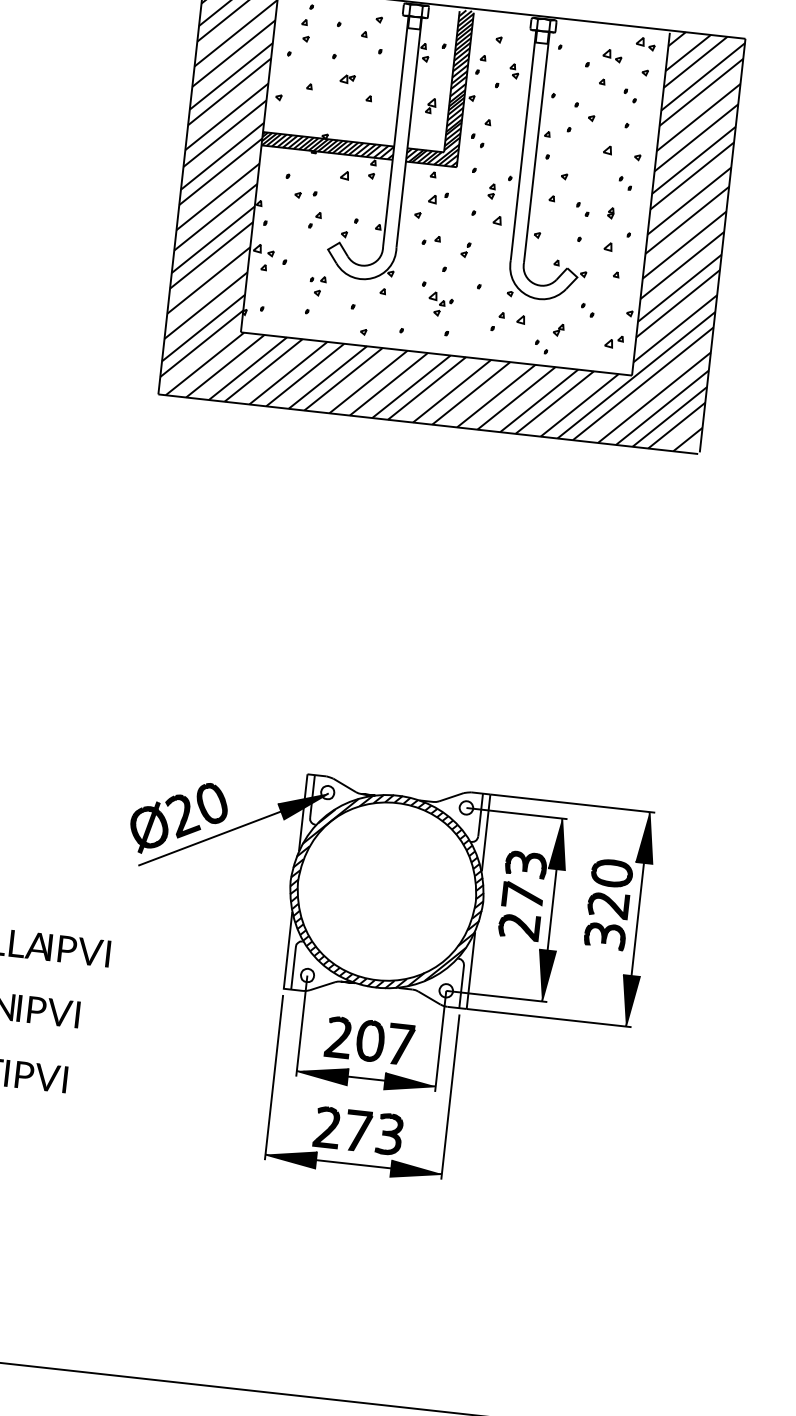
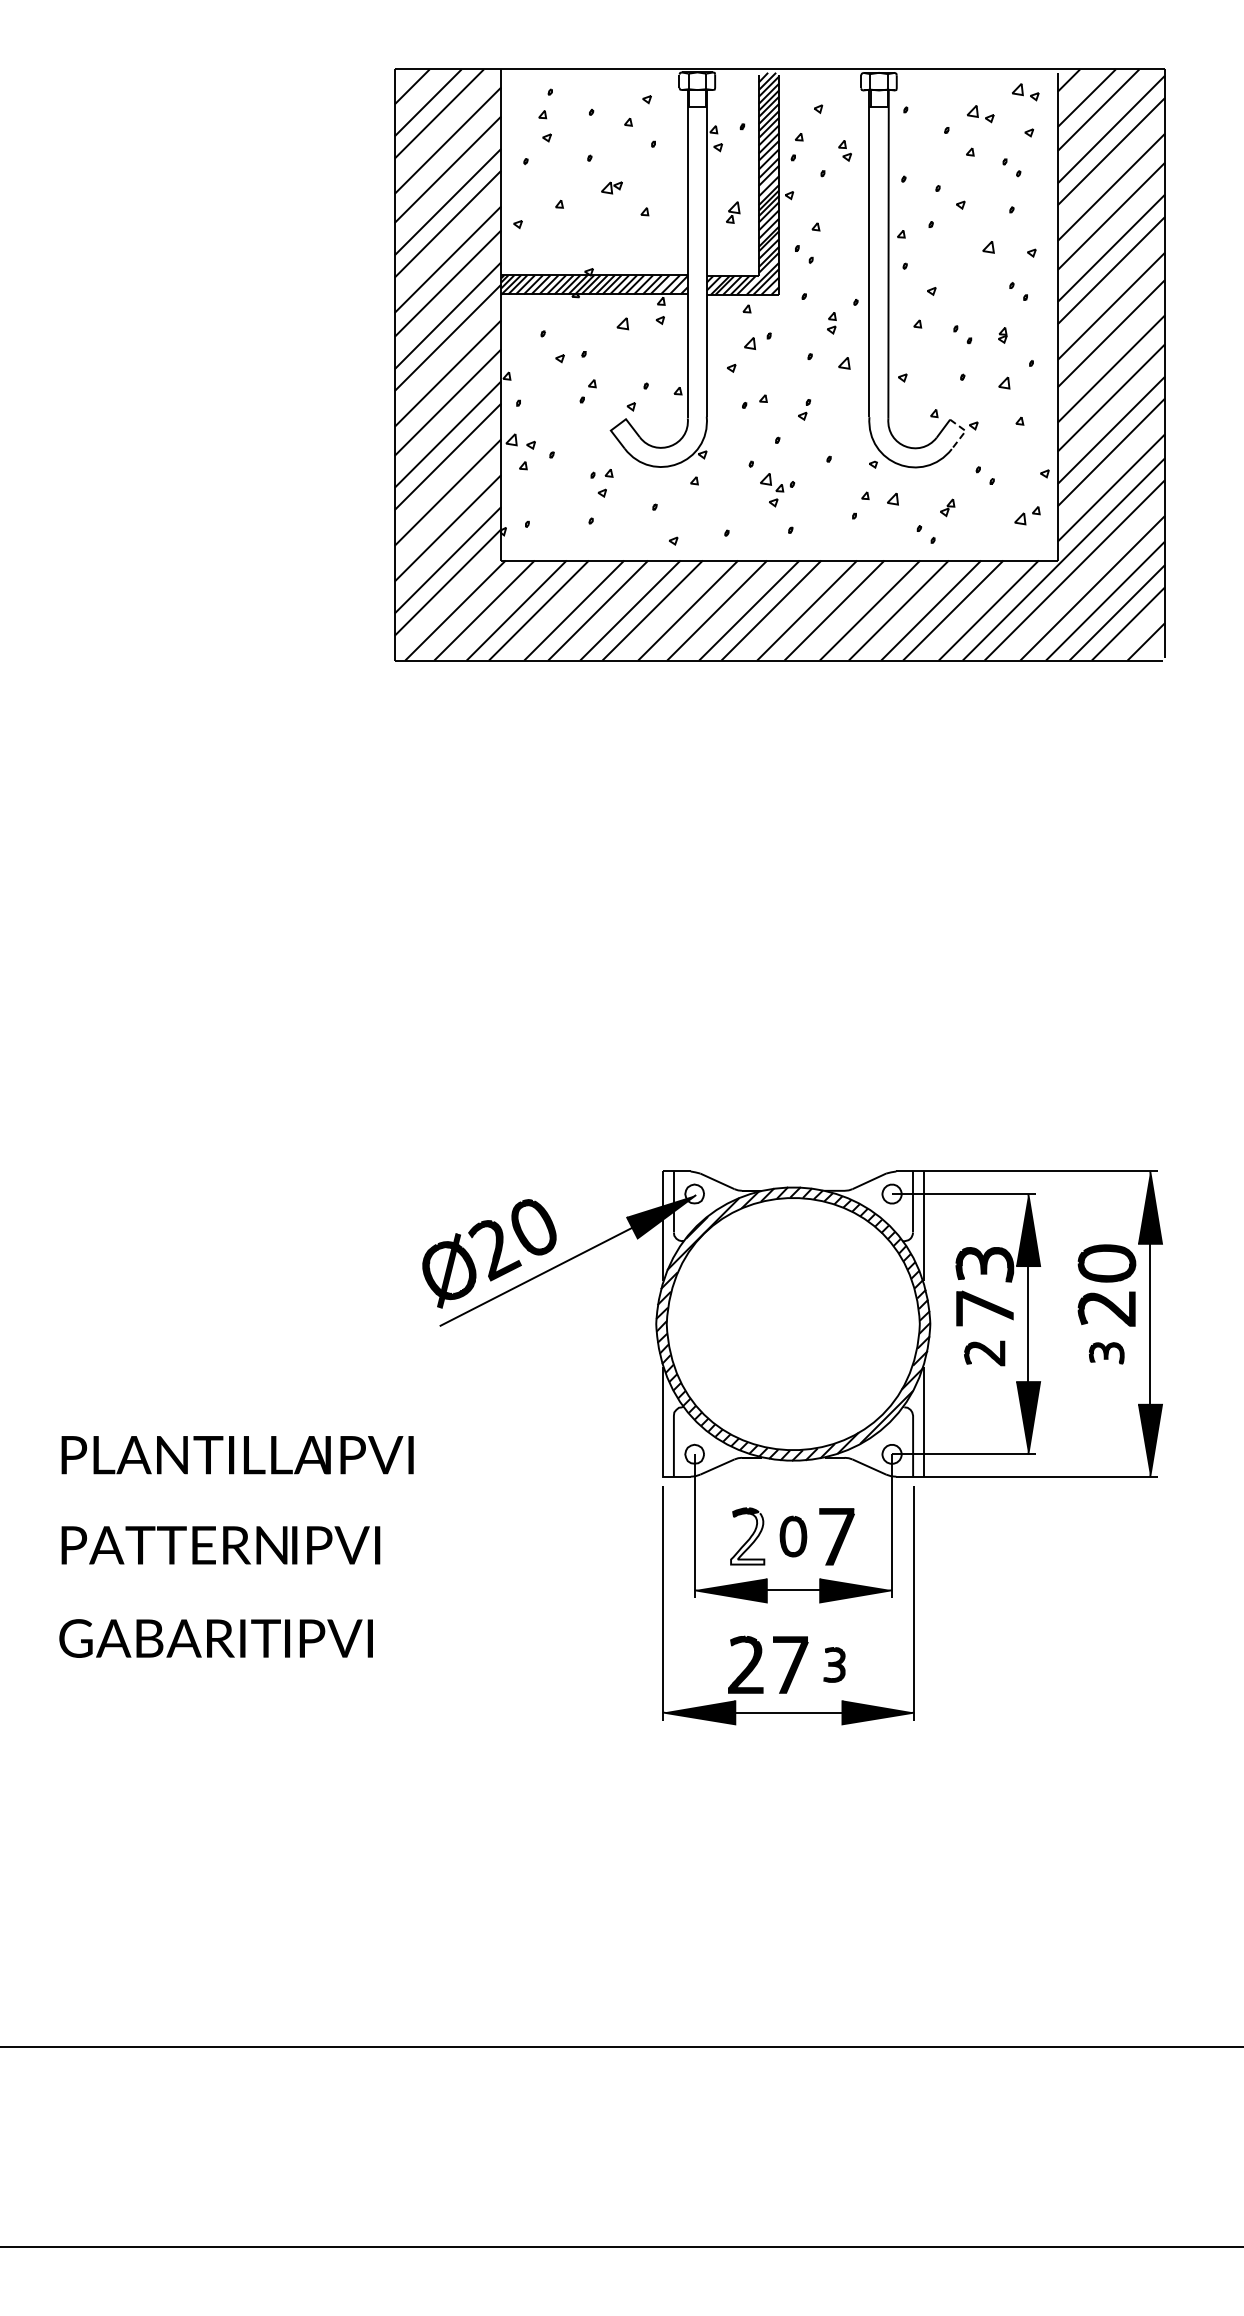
line: (577, 277) -> (965, 431), solid -> dashed
part: (519, 927) -> (984, 1353), size x0.7
part: (604, 936) -> (1106, 1353), size x0.6
fill: (338, 1038) -> (747, 1538), removed
part: (370, 1040) -> (793, 1536), size x0.7
part: (389, 1134) -> (834, 1664), size x0.6

